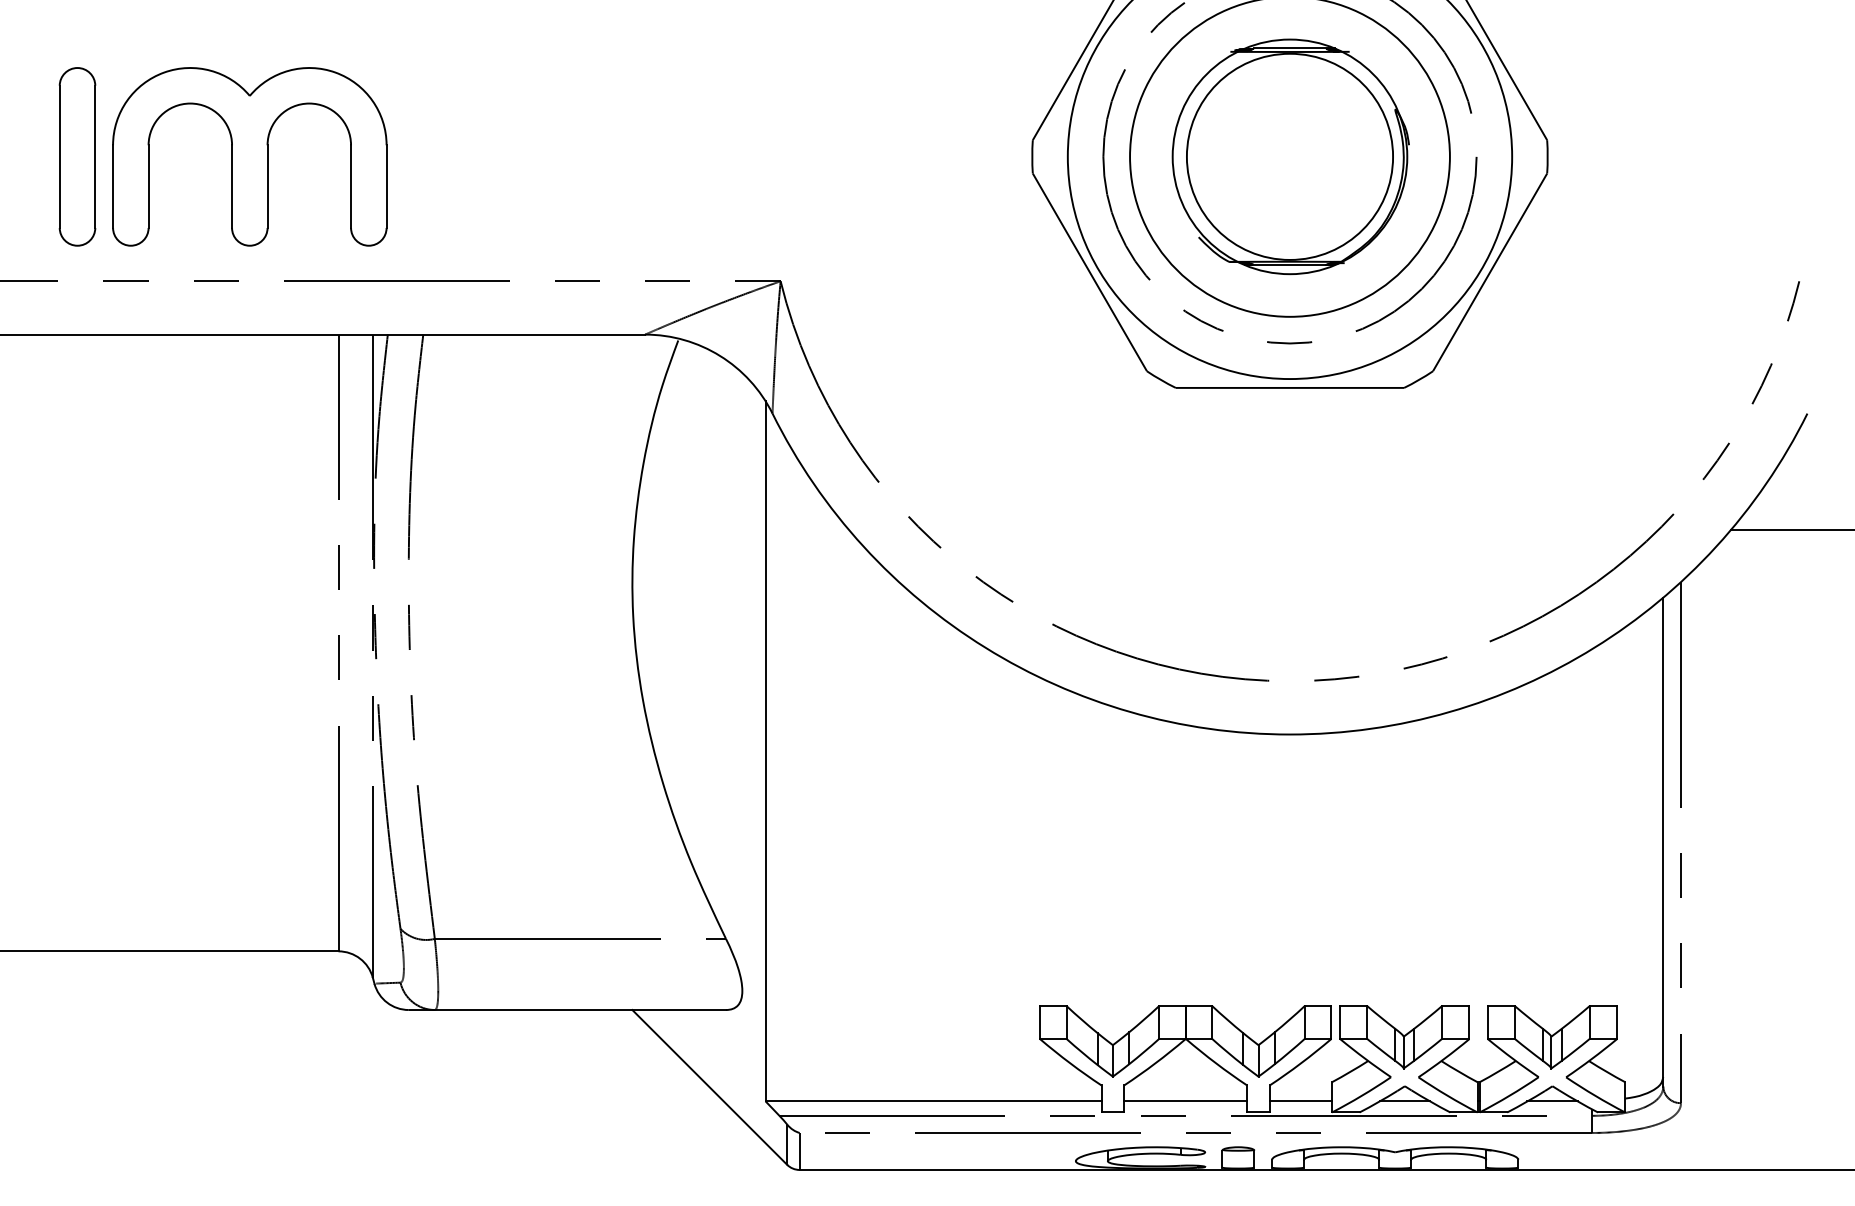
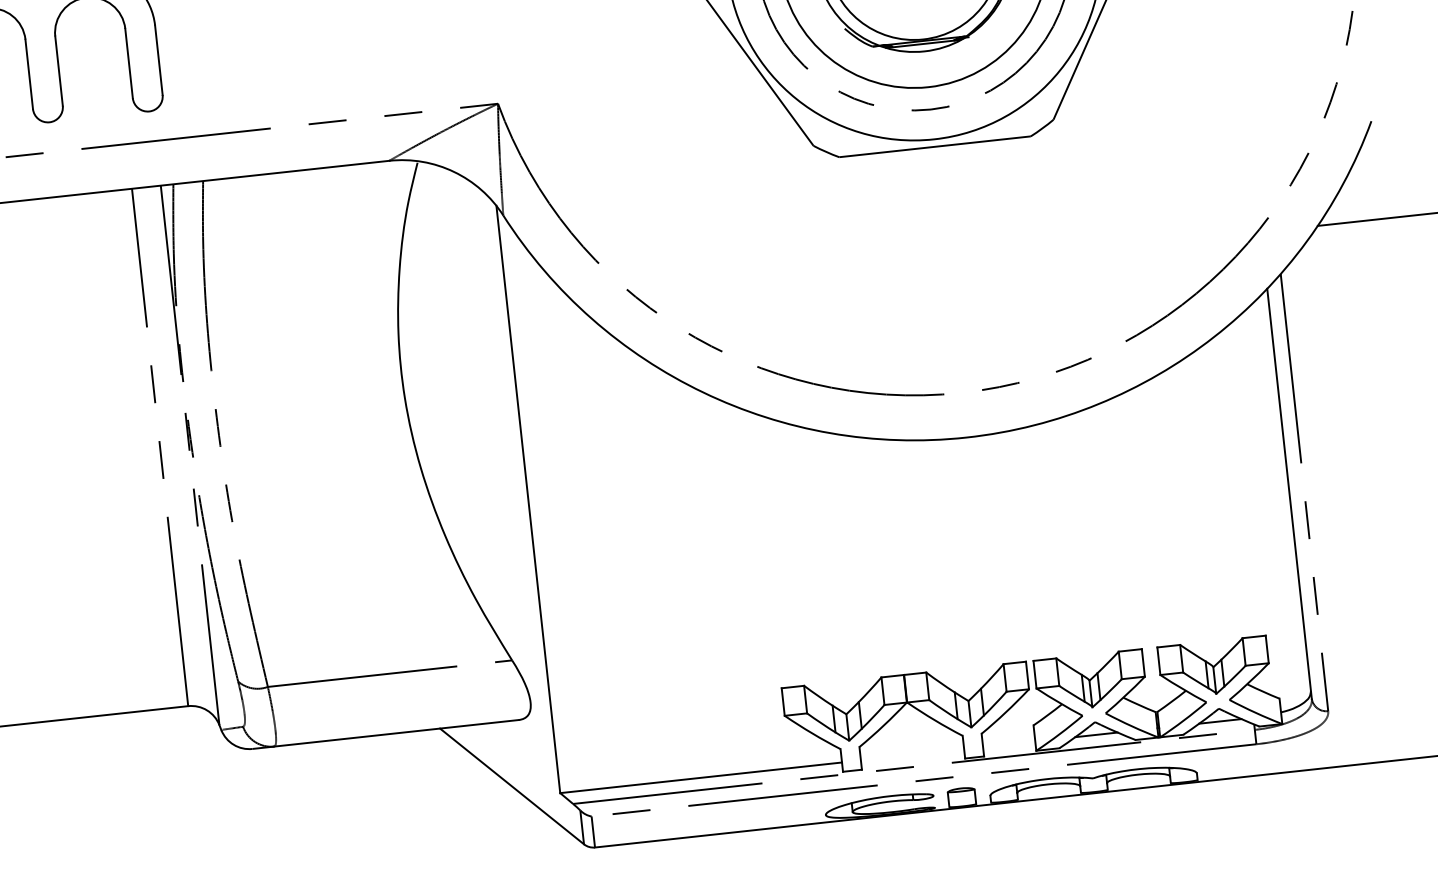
line: (1185, 1101) -> (912, 754), removed
line: (1300, 1101) -> (1008, 744), removed

